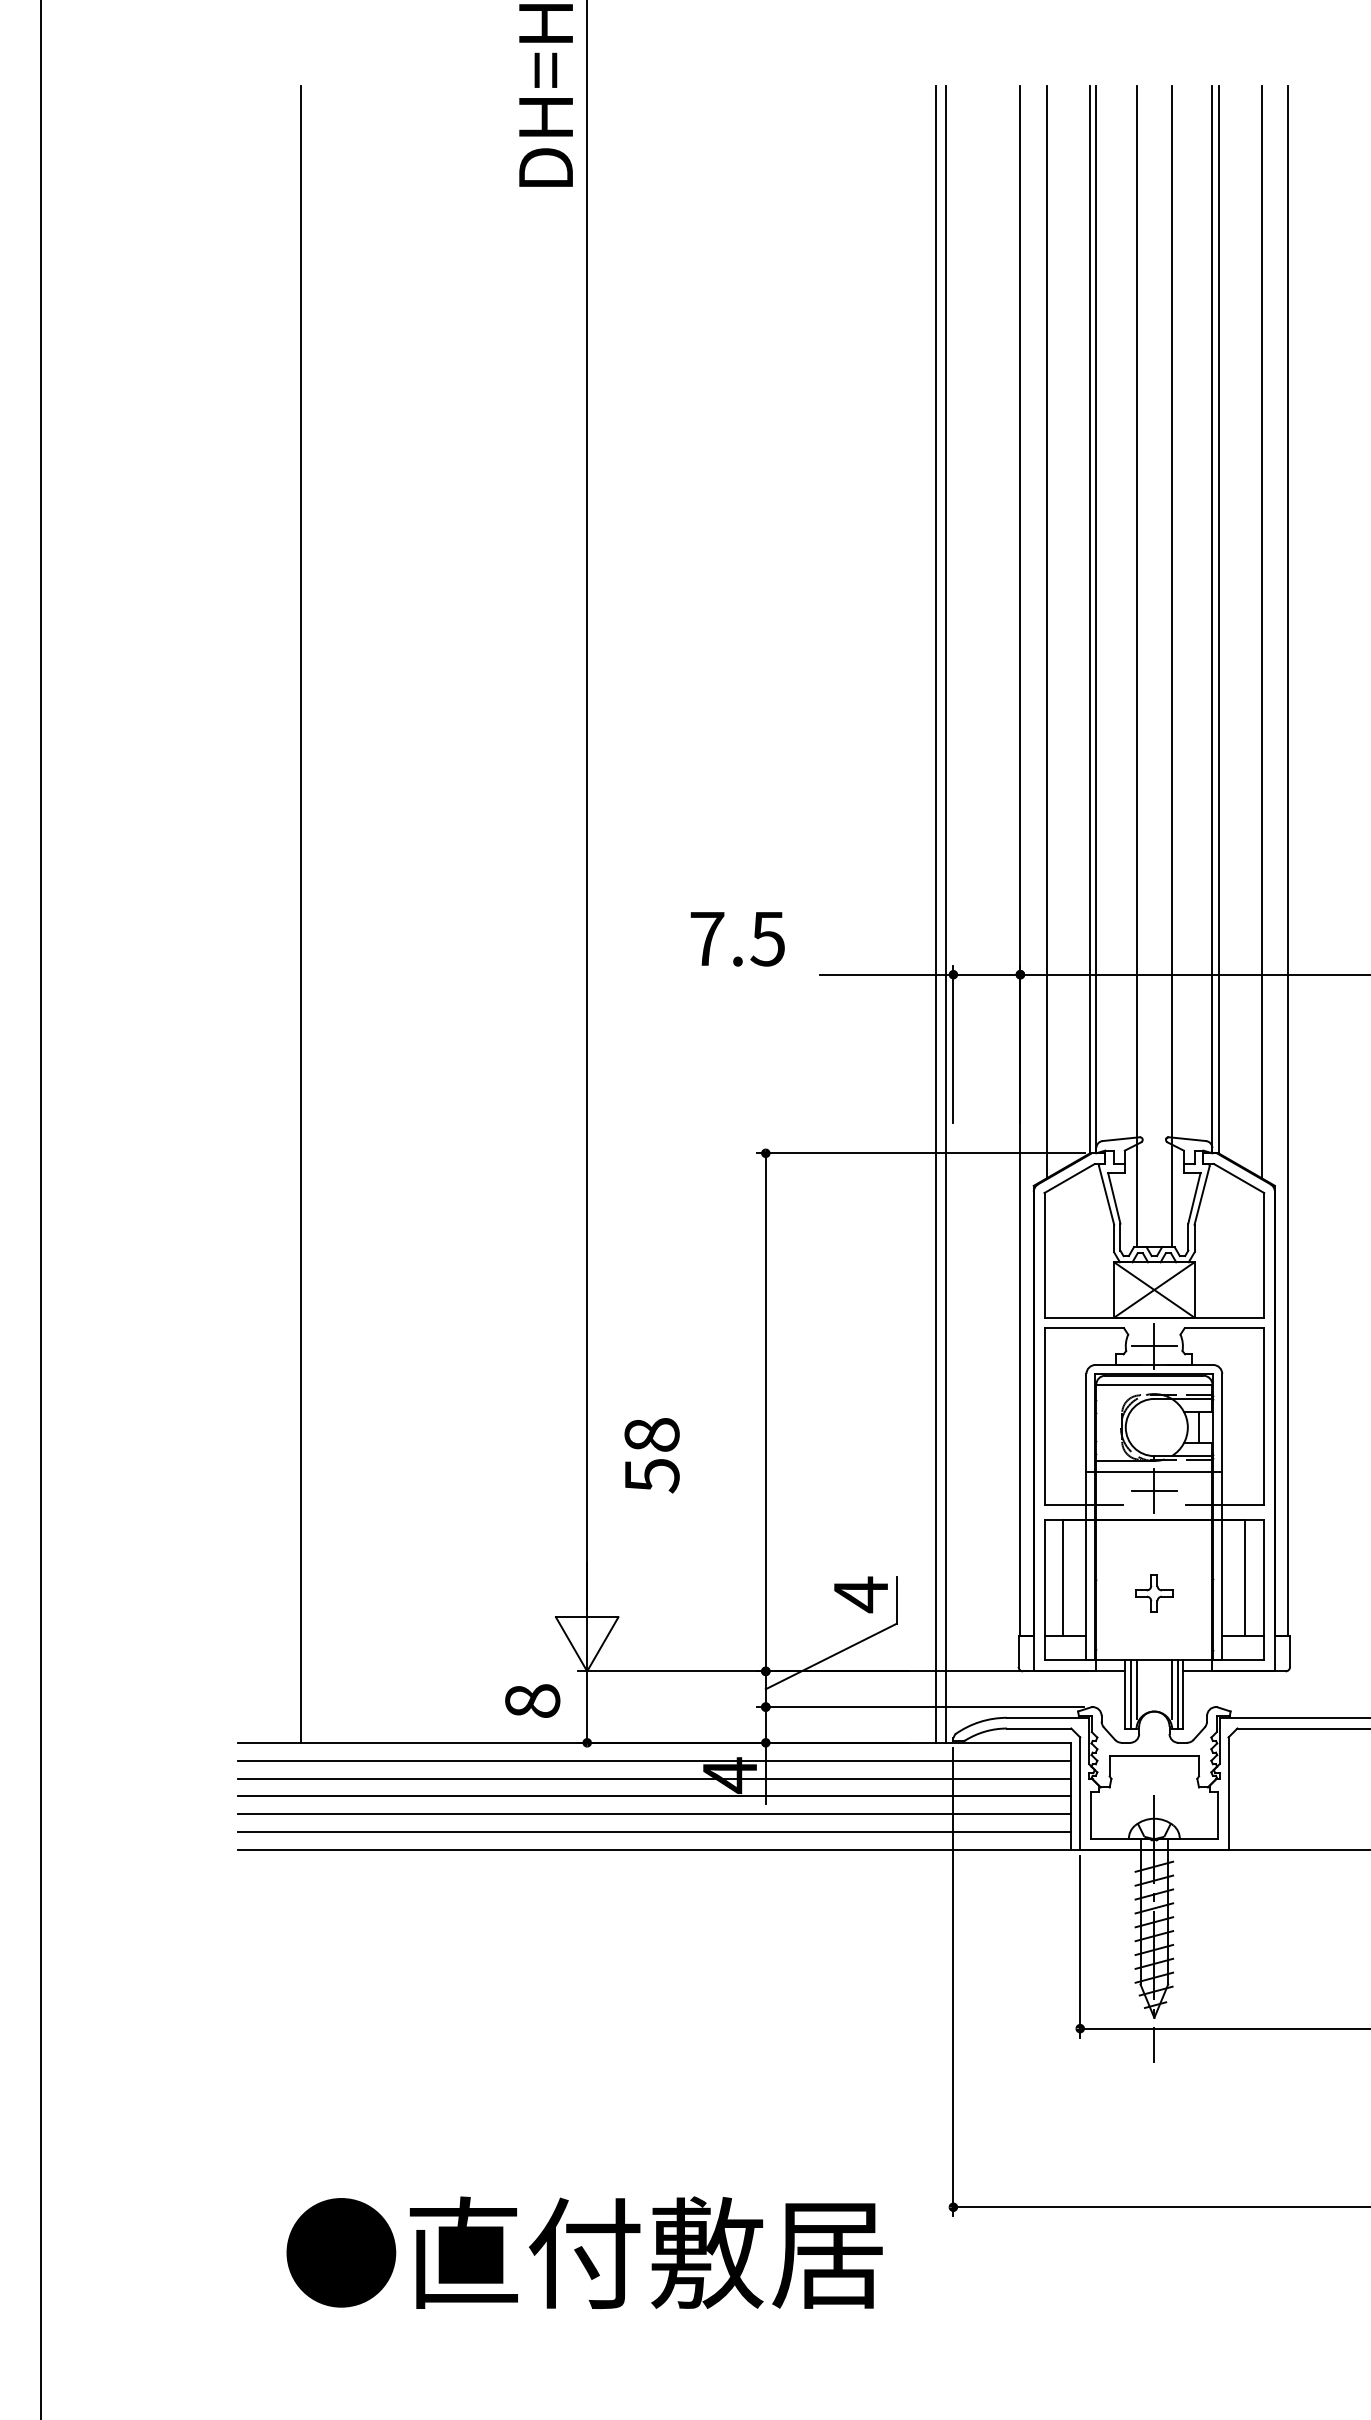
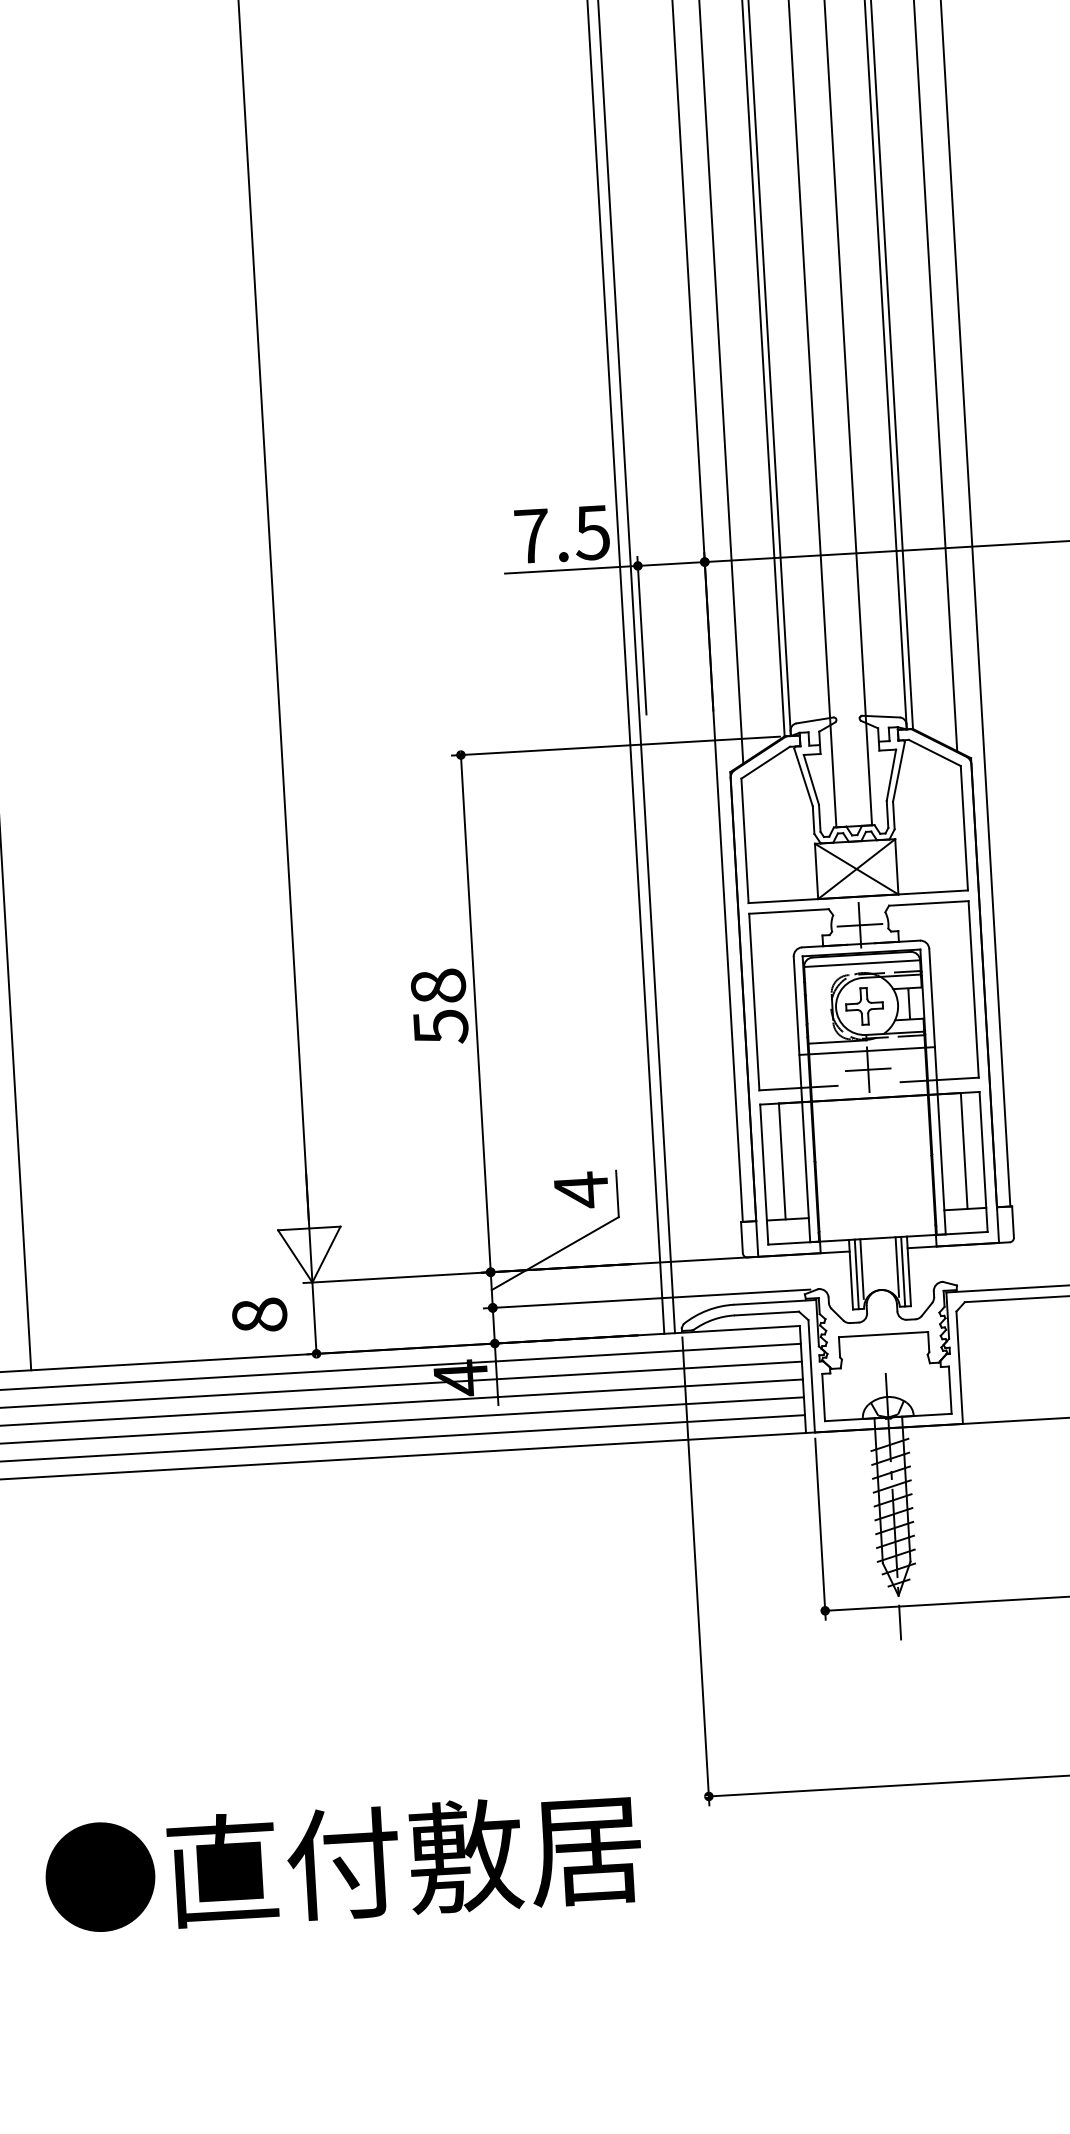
text: (737, 939) -> (562, 535), moved
text: (651, 1455) -> (439, 1006), moved
part: (1154, 1593) -> (864, 1006), moved

